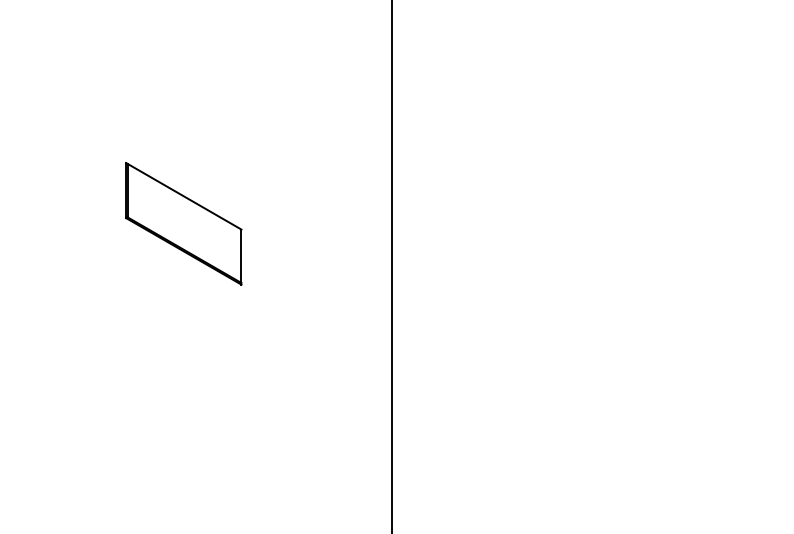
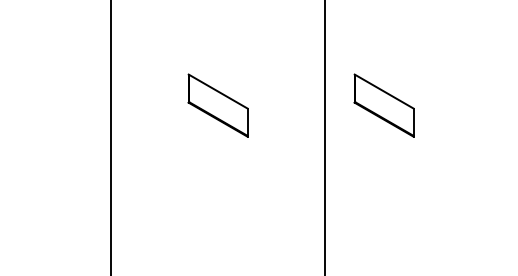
part: (507, 223) -> (383, 105), added

